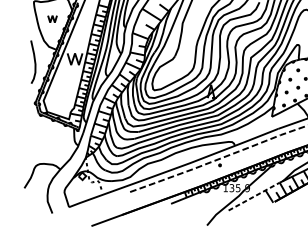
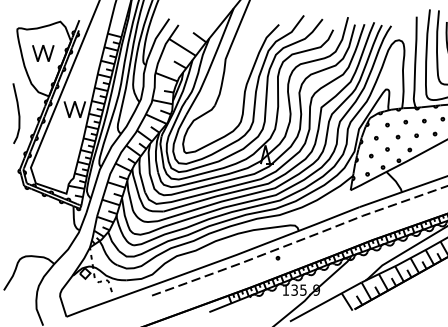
part: (52, 19) -> (43, 53), size x1.67
line: (253, 196) -> (325, 302), dashed -> solid

